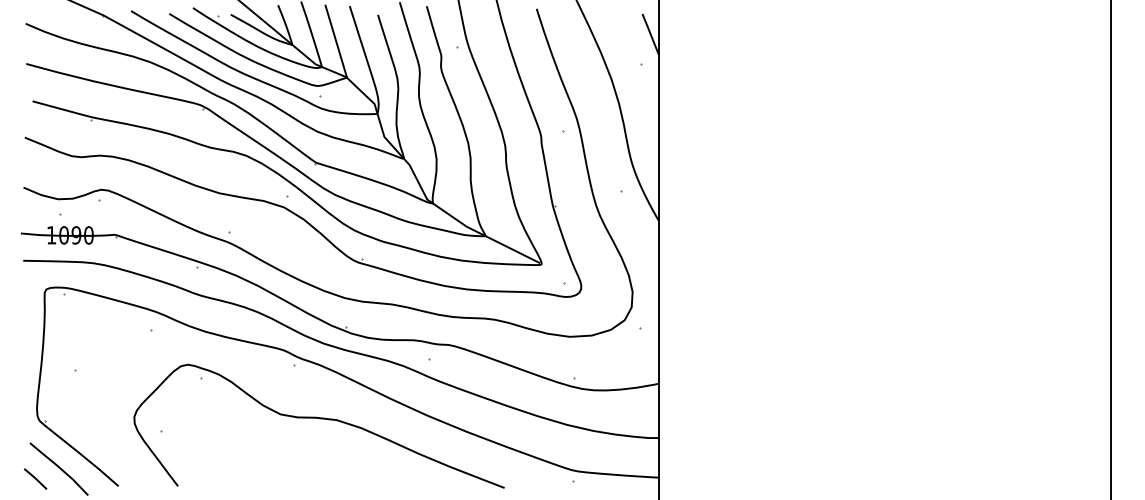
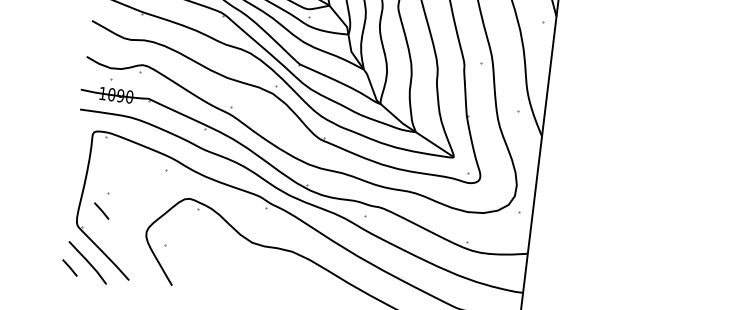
line: (69, 395) -> (101, 210), added

